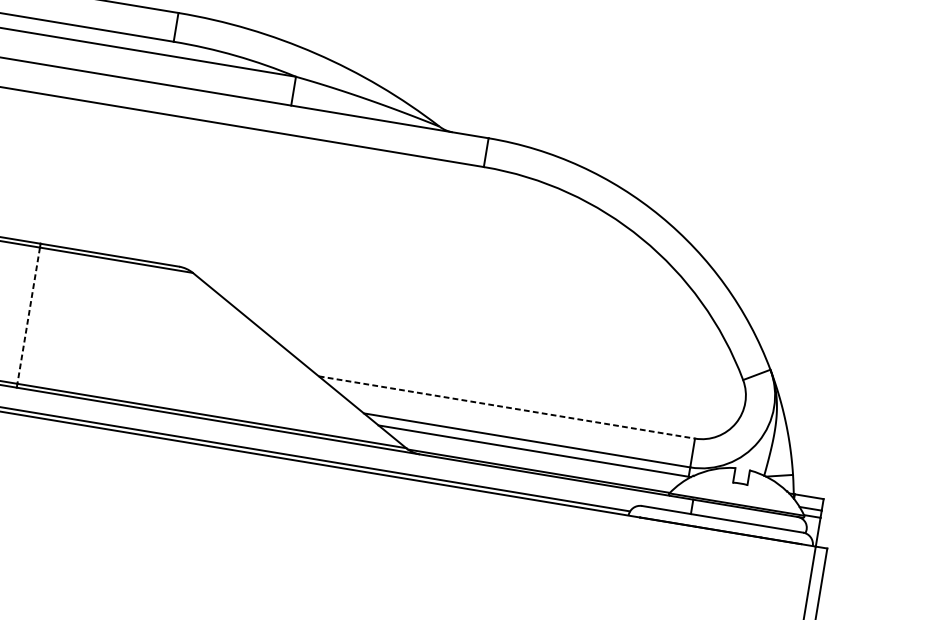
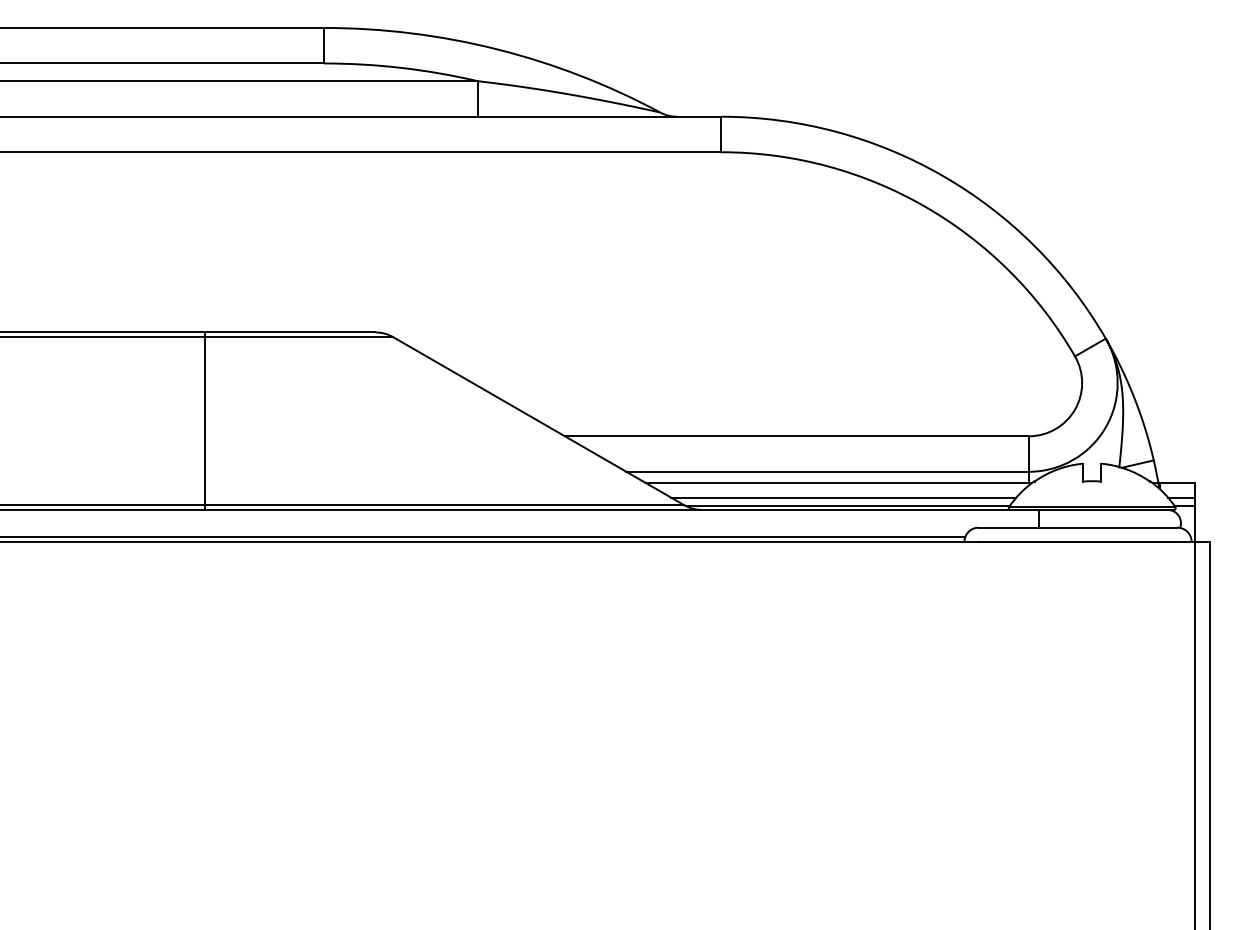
line: (28, 315) -> (204, 421), dashed -> solid
line: (506, 407) -> (796, 436), dashed -> solid
line: (536, 463) -> (843, 497), added

